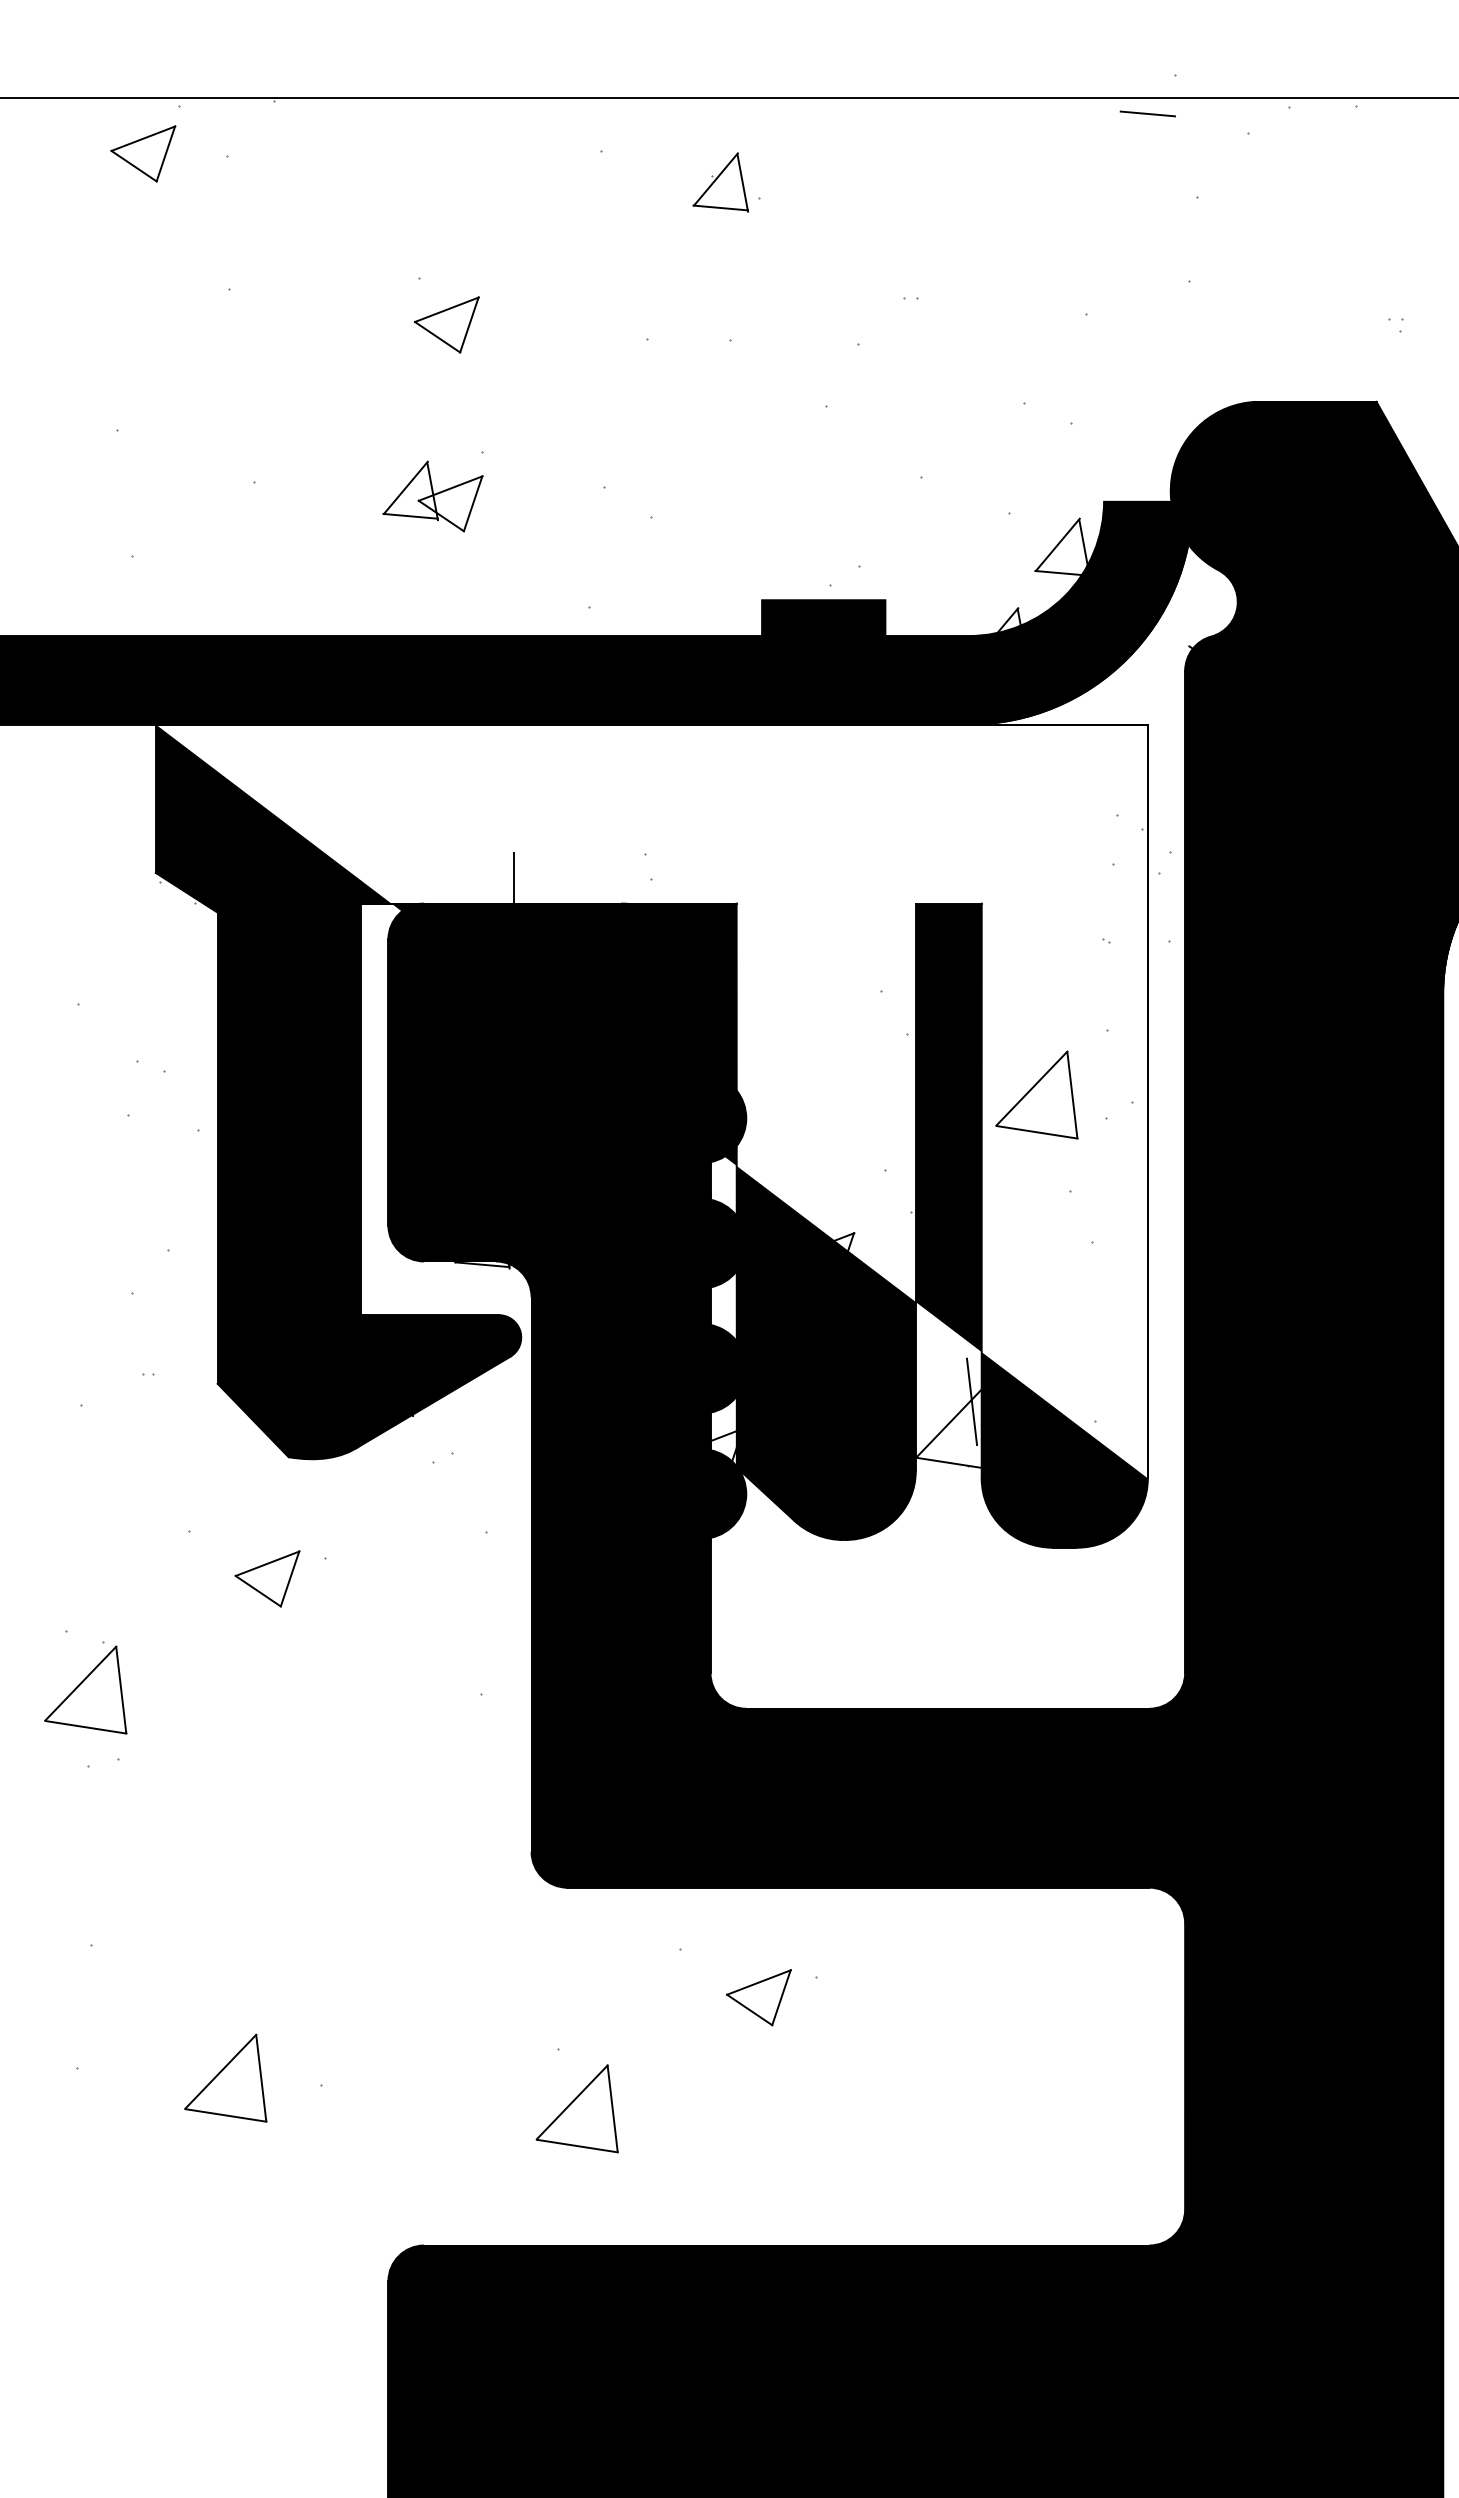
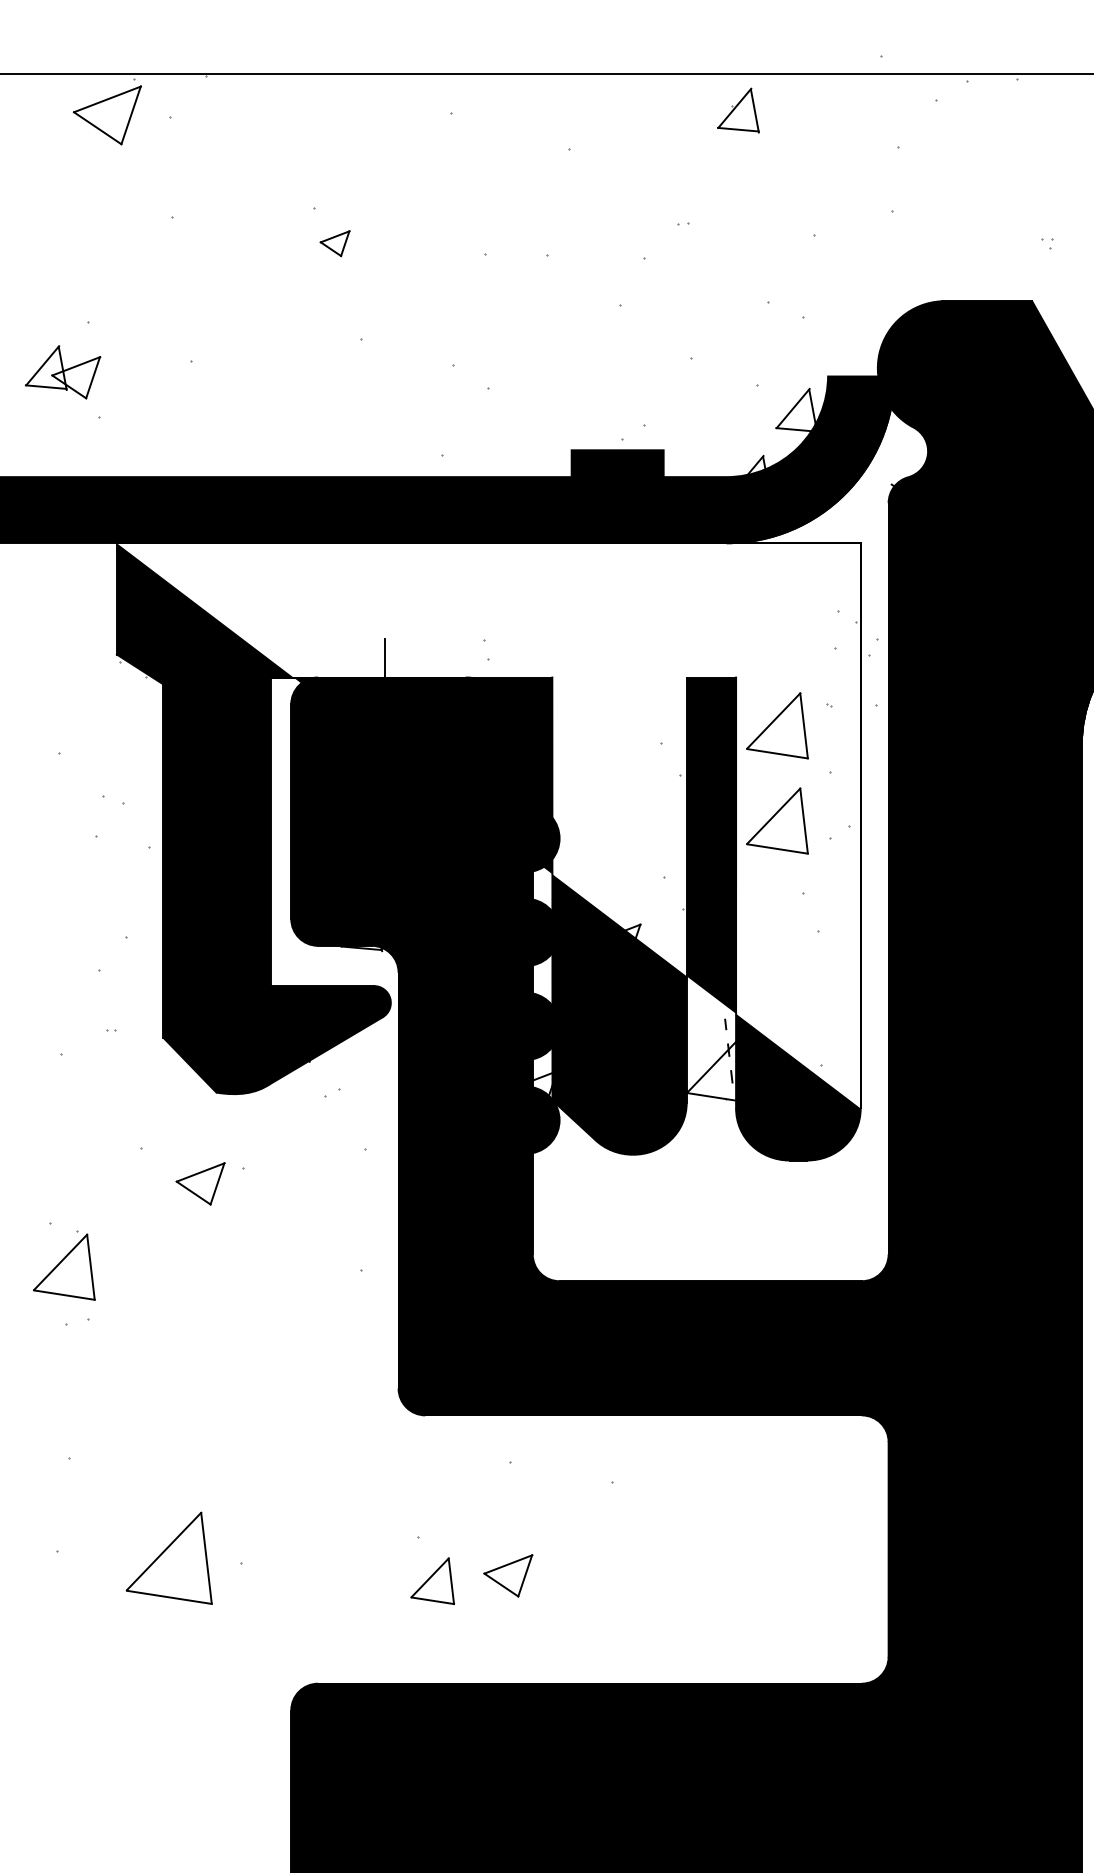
line: (1147, 113) -> (860, 85), removed
part: (143, 153) -> (107, 115), size x1.4
part: (720, 182) -> (738, 110), moved
part: (446, 324) -> (334, 243), size x0.6
part: (432, 496) -> (62, 372), moved
part: (1036, 967) -> (777, 725), added
line: (971, 1401) -> (728, 1050), solid -> dashed
part: (758, 1997) -> (508, 1575), moved
part: (225, 2077) -> (169, 1557), size x1.4
part: (576, 2108) -> (432, 1580), size x0.7

